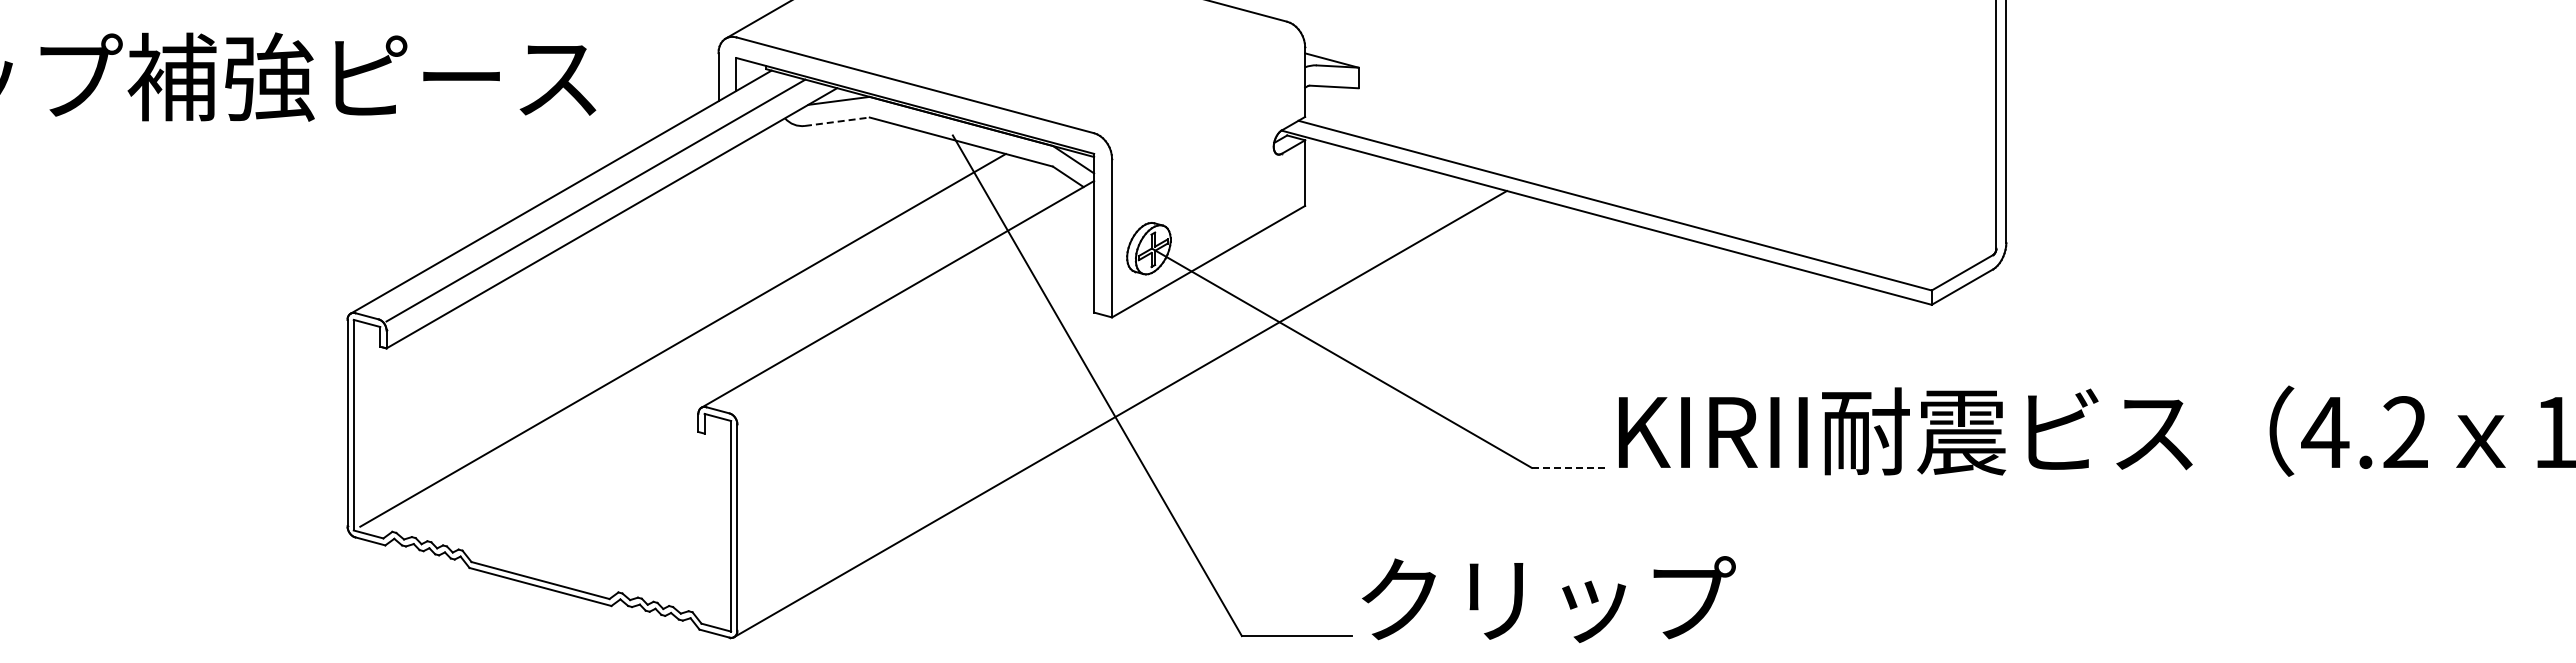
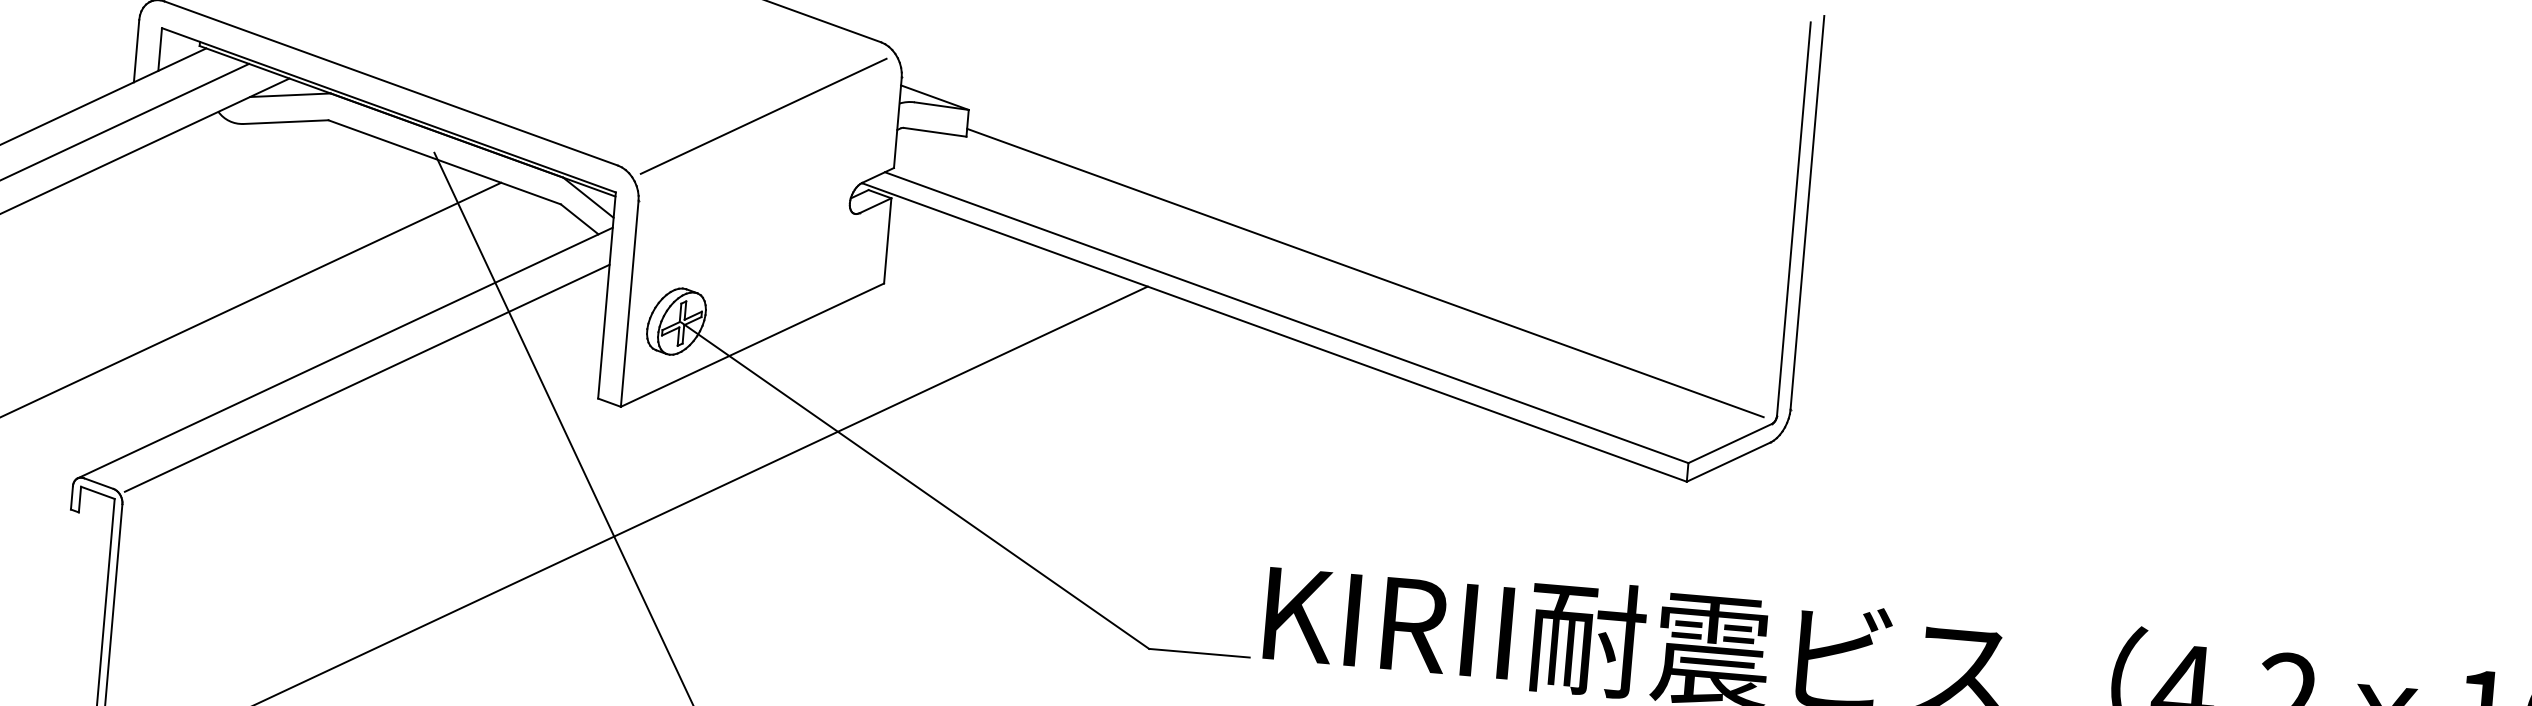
line: (1202, 85) -> (764, 115), added
line: (837, 121) -> (286, 121), dashed -> solid
line: (1672, 166) -> (1365, 273), added
line: (916, 311) -> (367, 377), added
line: (1570, 467) -> (1199, 652), dashed -> solid

